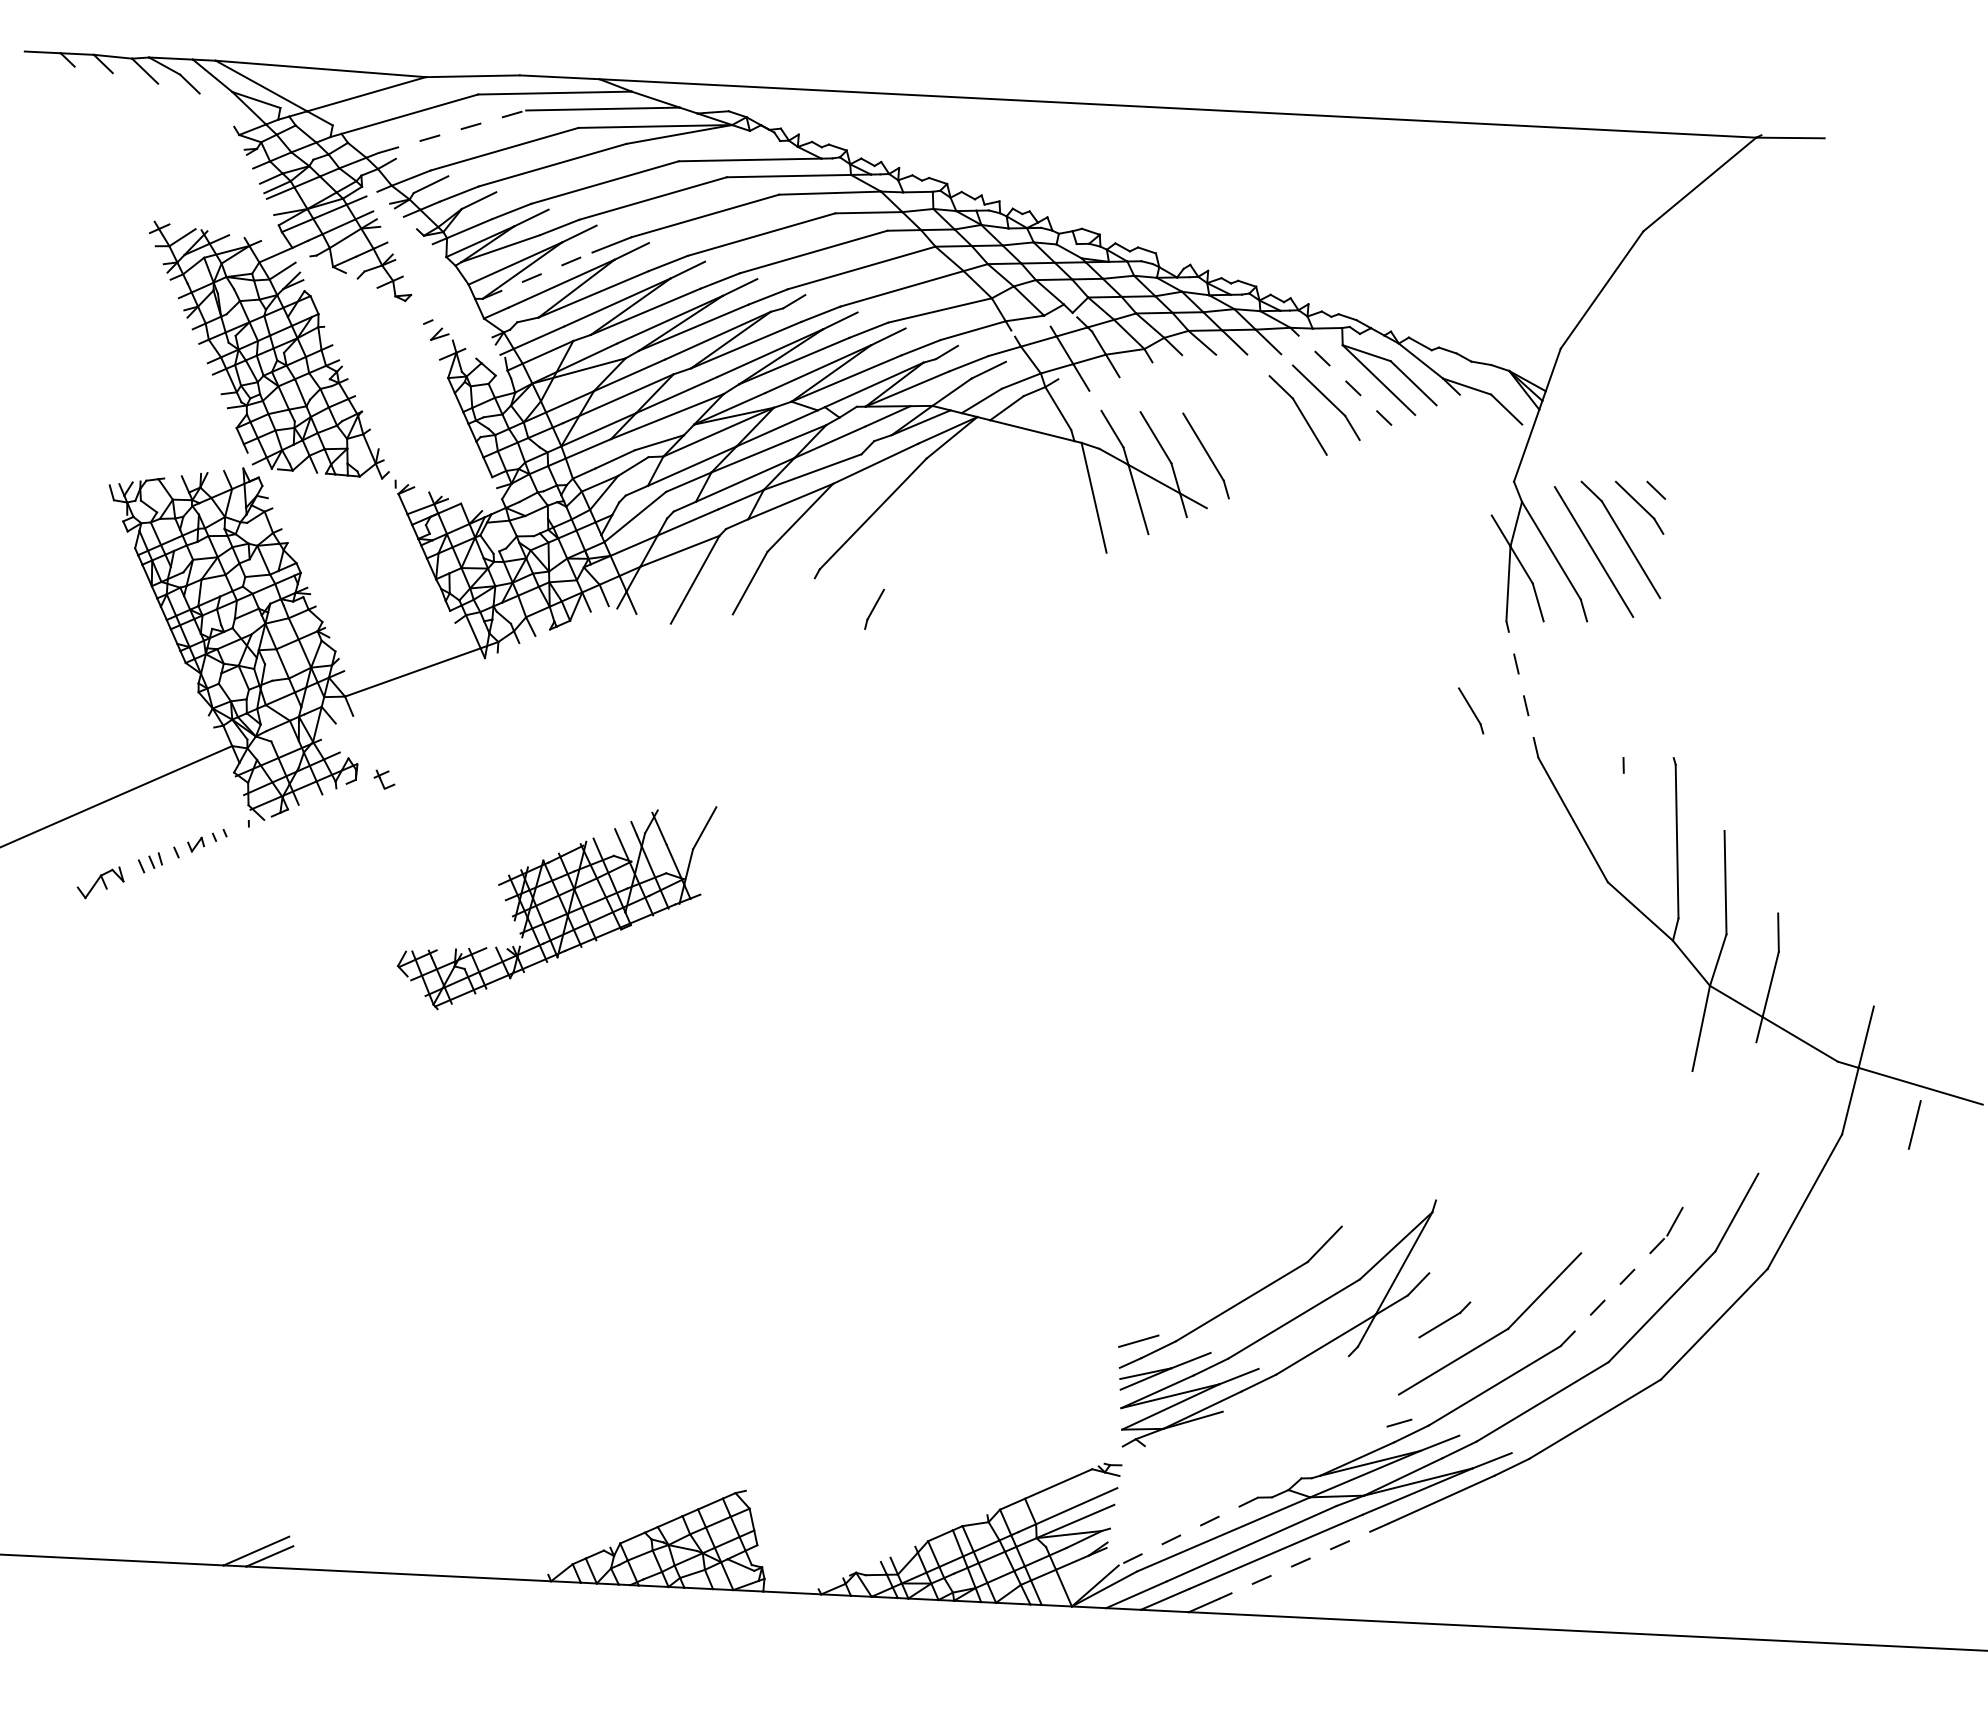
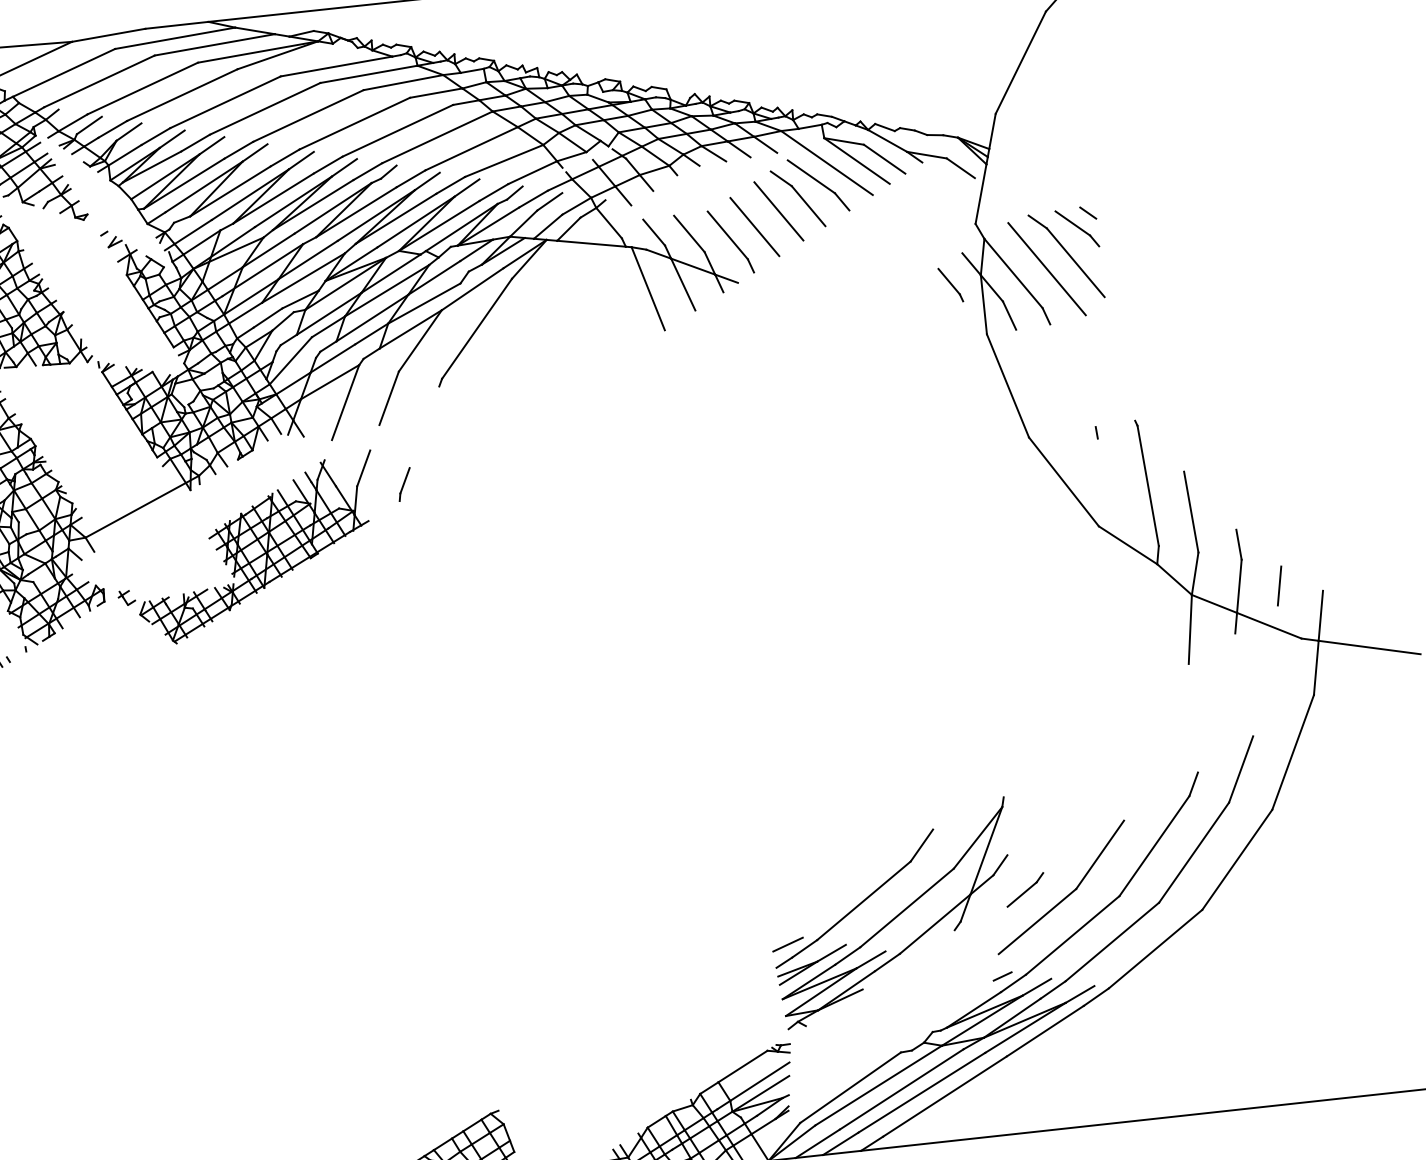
line: (452, 131) -> (99, 81), dashed -> solid
line: (537, 275) -> (184, 183), dashed -> solid
line: (1340, 376) -> (826, 163), dashed -> solid
line: (1271, 427) -> (778, 211), added
line: (1238, 442) -> (754, 227), added
part: (874, 608) -> (404, 483), moved
line: (1522, 689) -> (1008, 385), dashed -> solid
part: (1471, 710) -> (951, 284), moved
part: (556, 908) -> (257, 549), moved
line: (1914, 1124) -> (1279, 585), moved
line: (1613, 1290) -> (1154, 845), dashed -> solid
line: (1187, 1531) -> (849, 1087), dashed -> solid
line: (1304, 1561) -> (945, 1096), dashed -> solid

